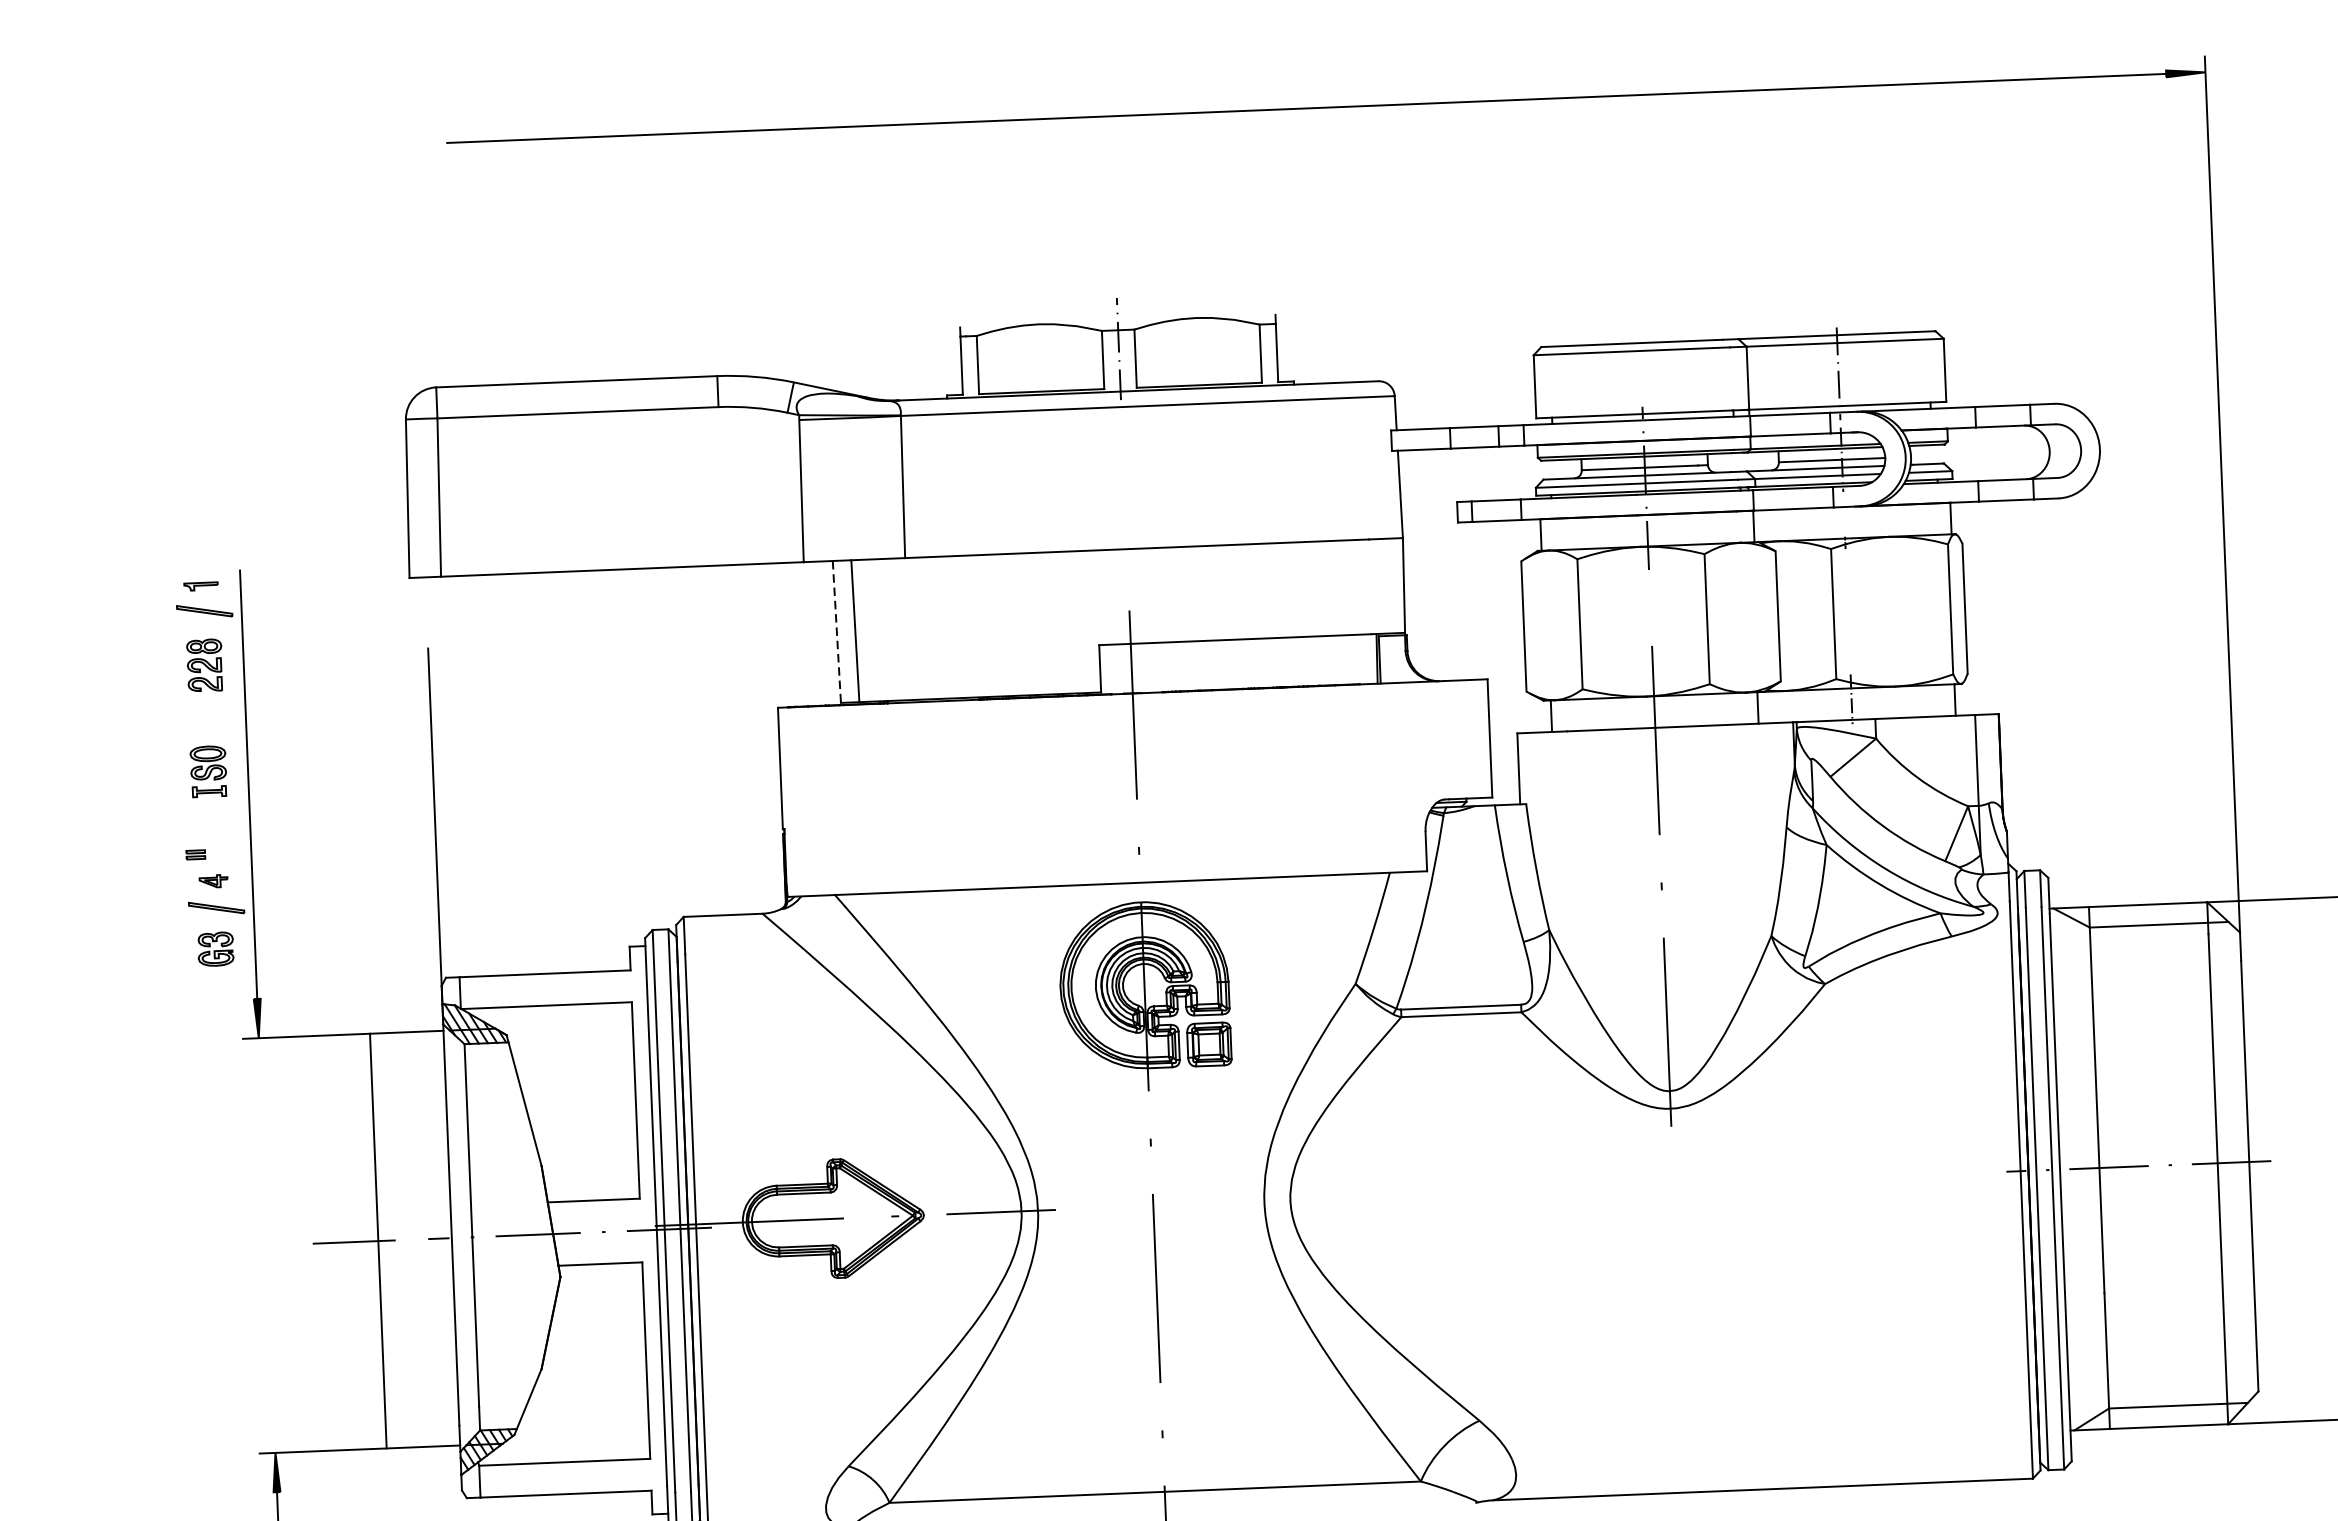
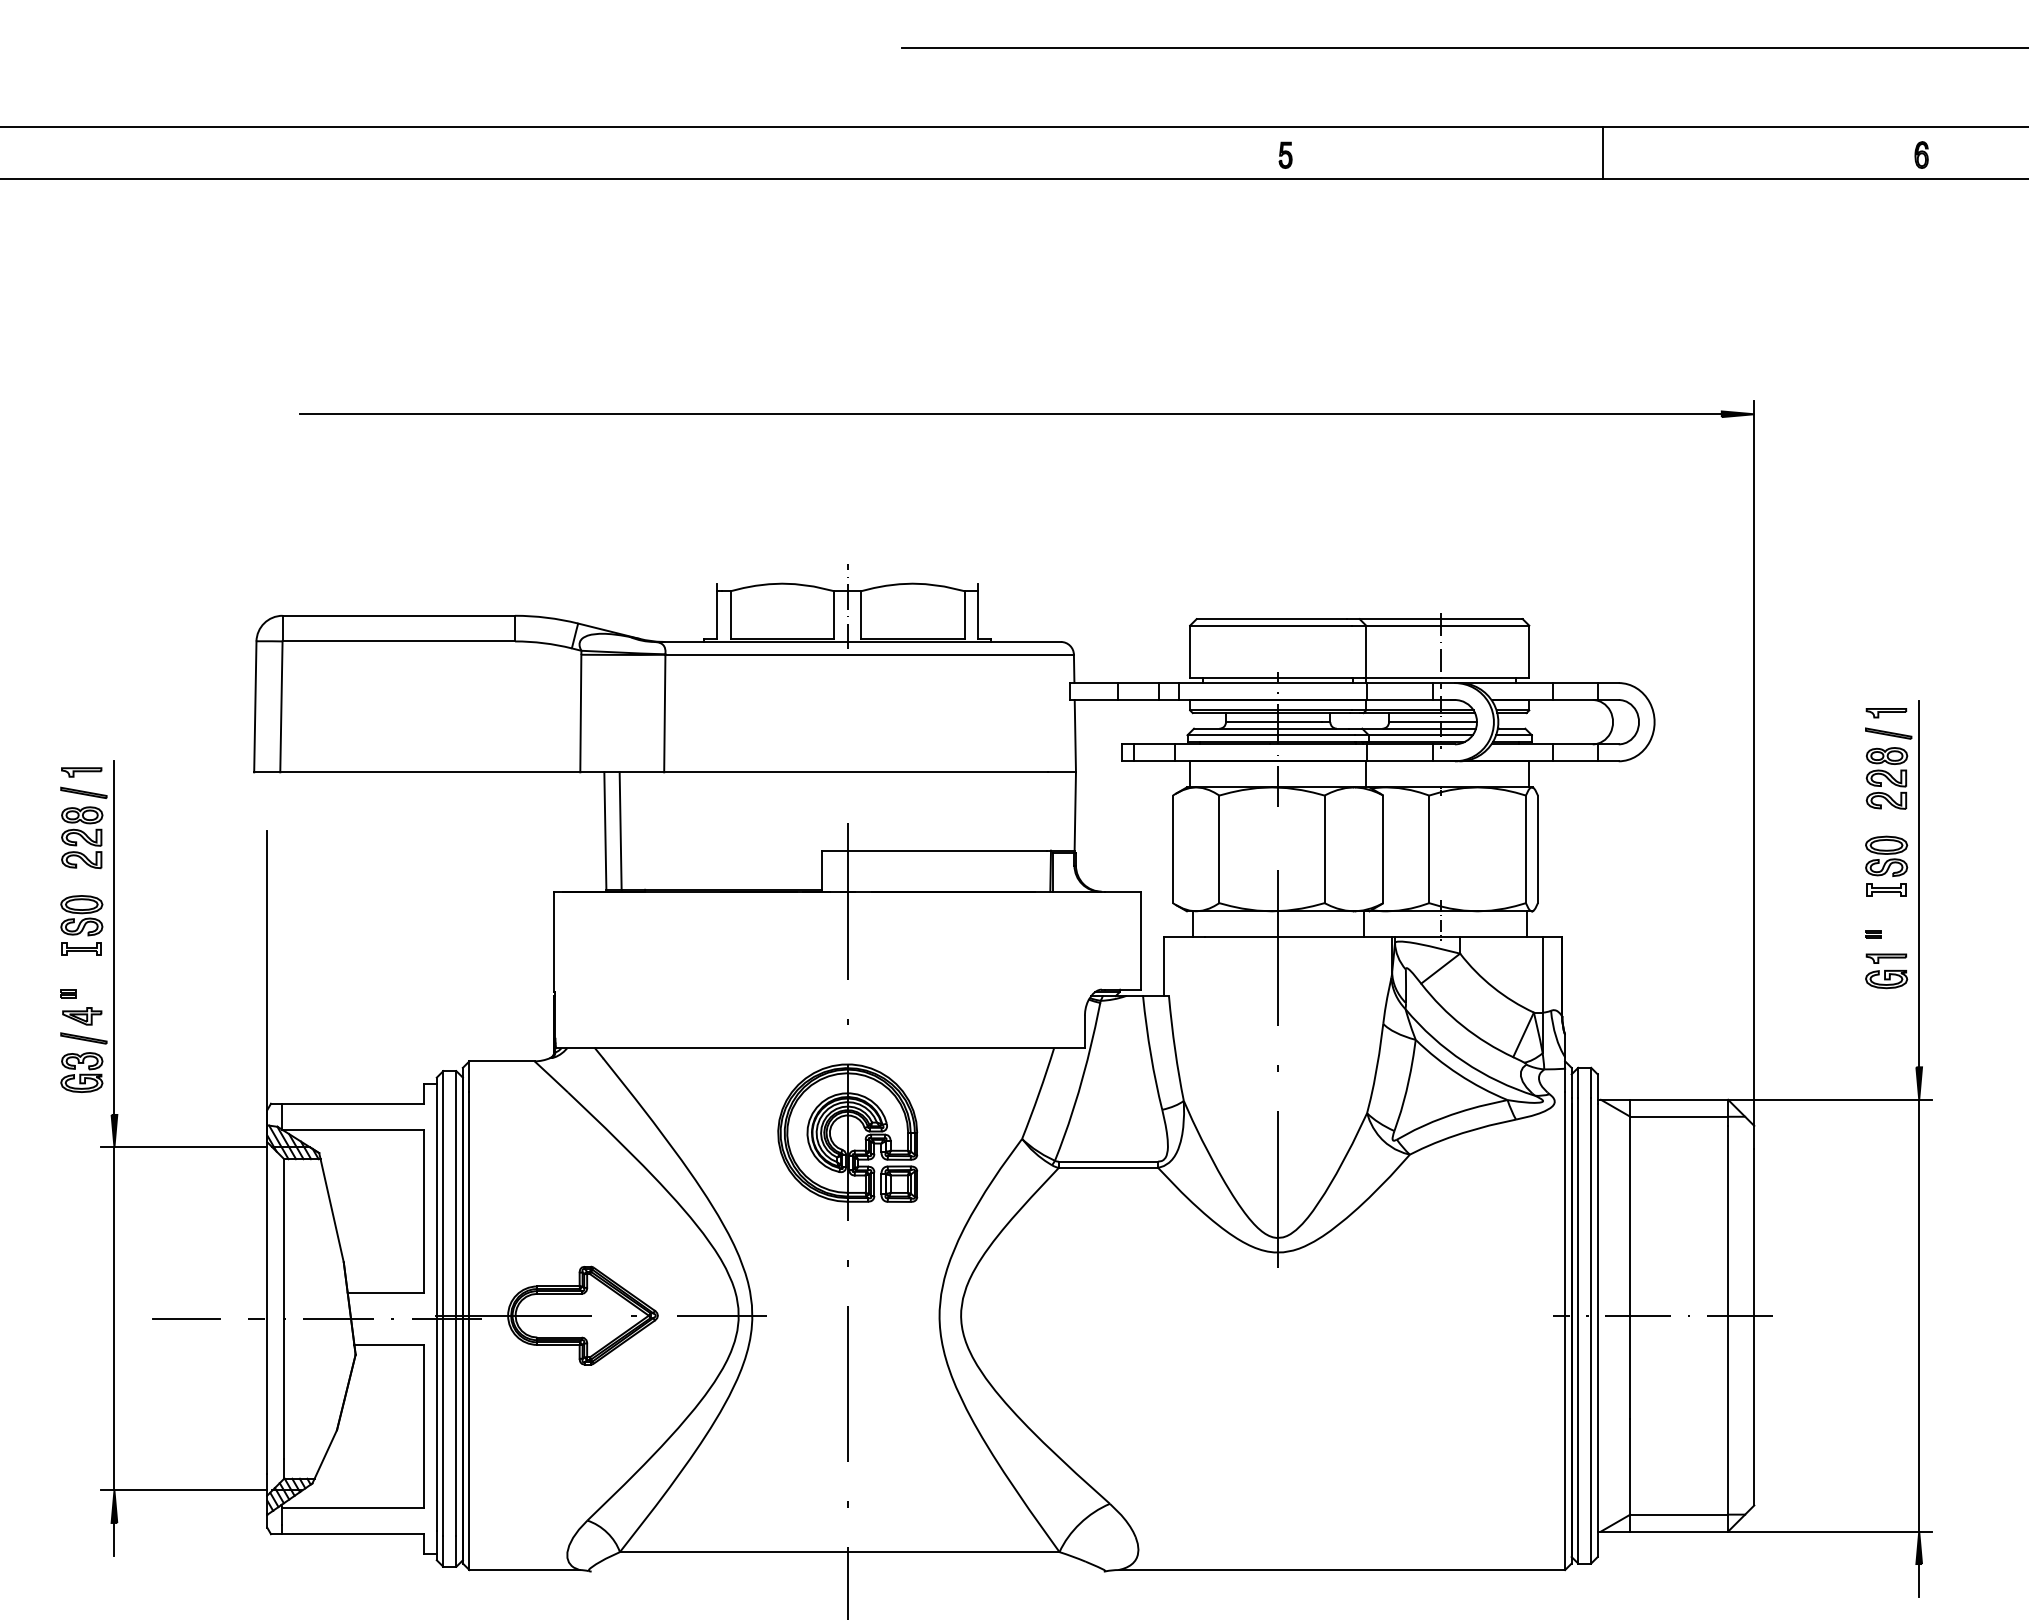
part: (200, 586) -> (81, 772), size x1.43
line: (837, 632) -> (605, 831), dashed -> solid
part: (205, 665) -> (82, 837), size x1.43
part: (208, 771) -> (81, 925), size x1.43
part: (213, 881) -> (82, 1016), size x1.67
part: (215, 949) -> (81, 1072), size x1.43
line: (378, 1240) -> (114, 1318), moved

